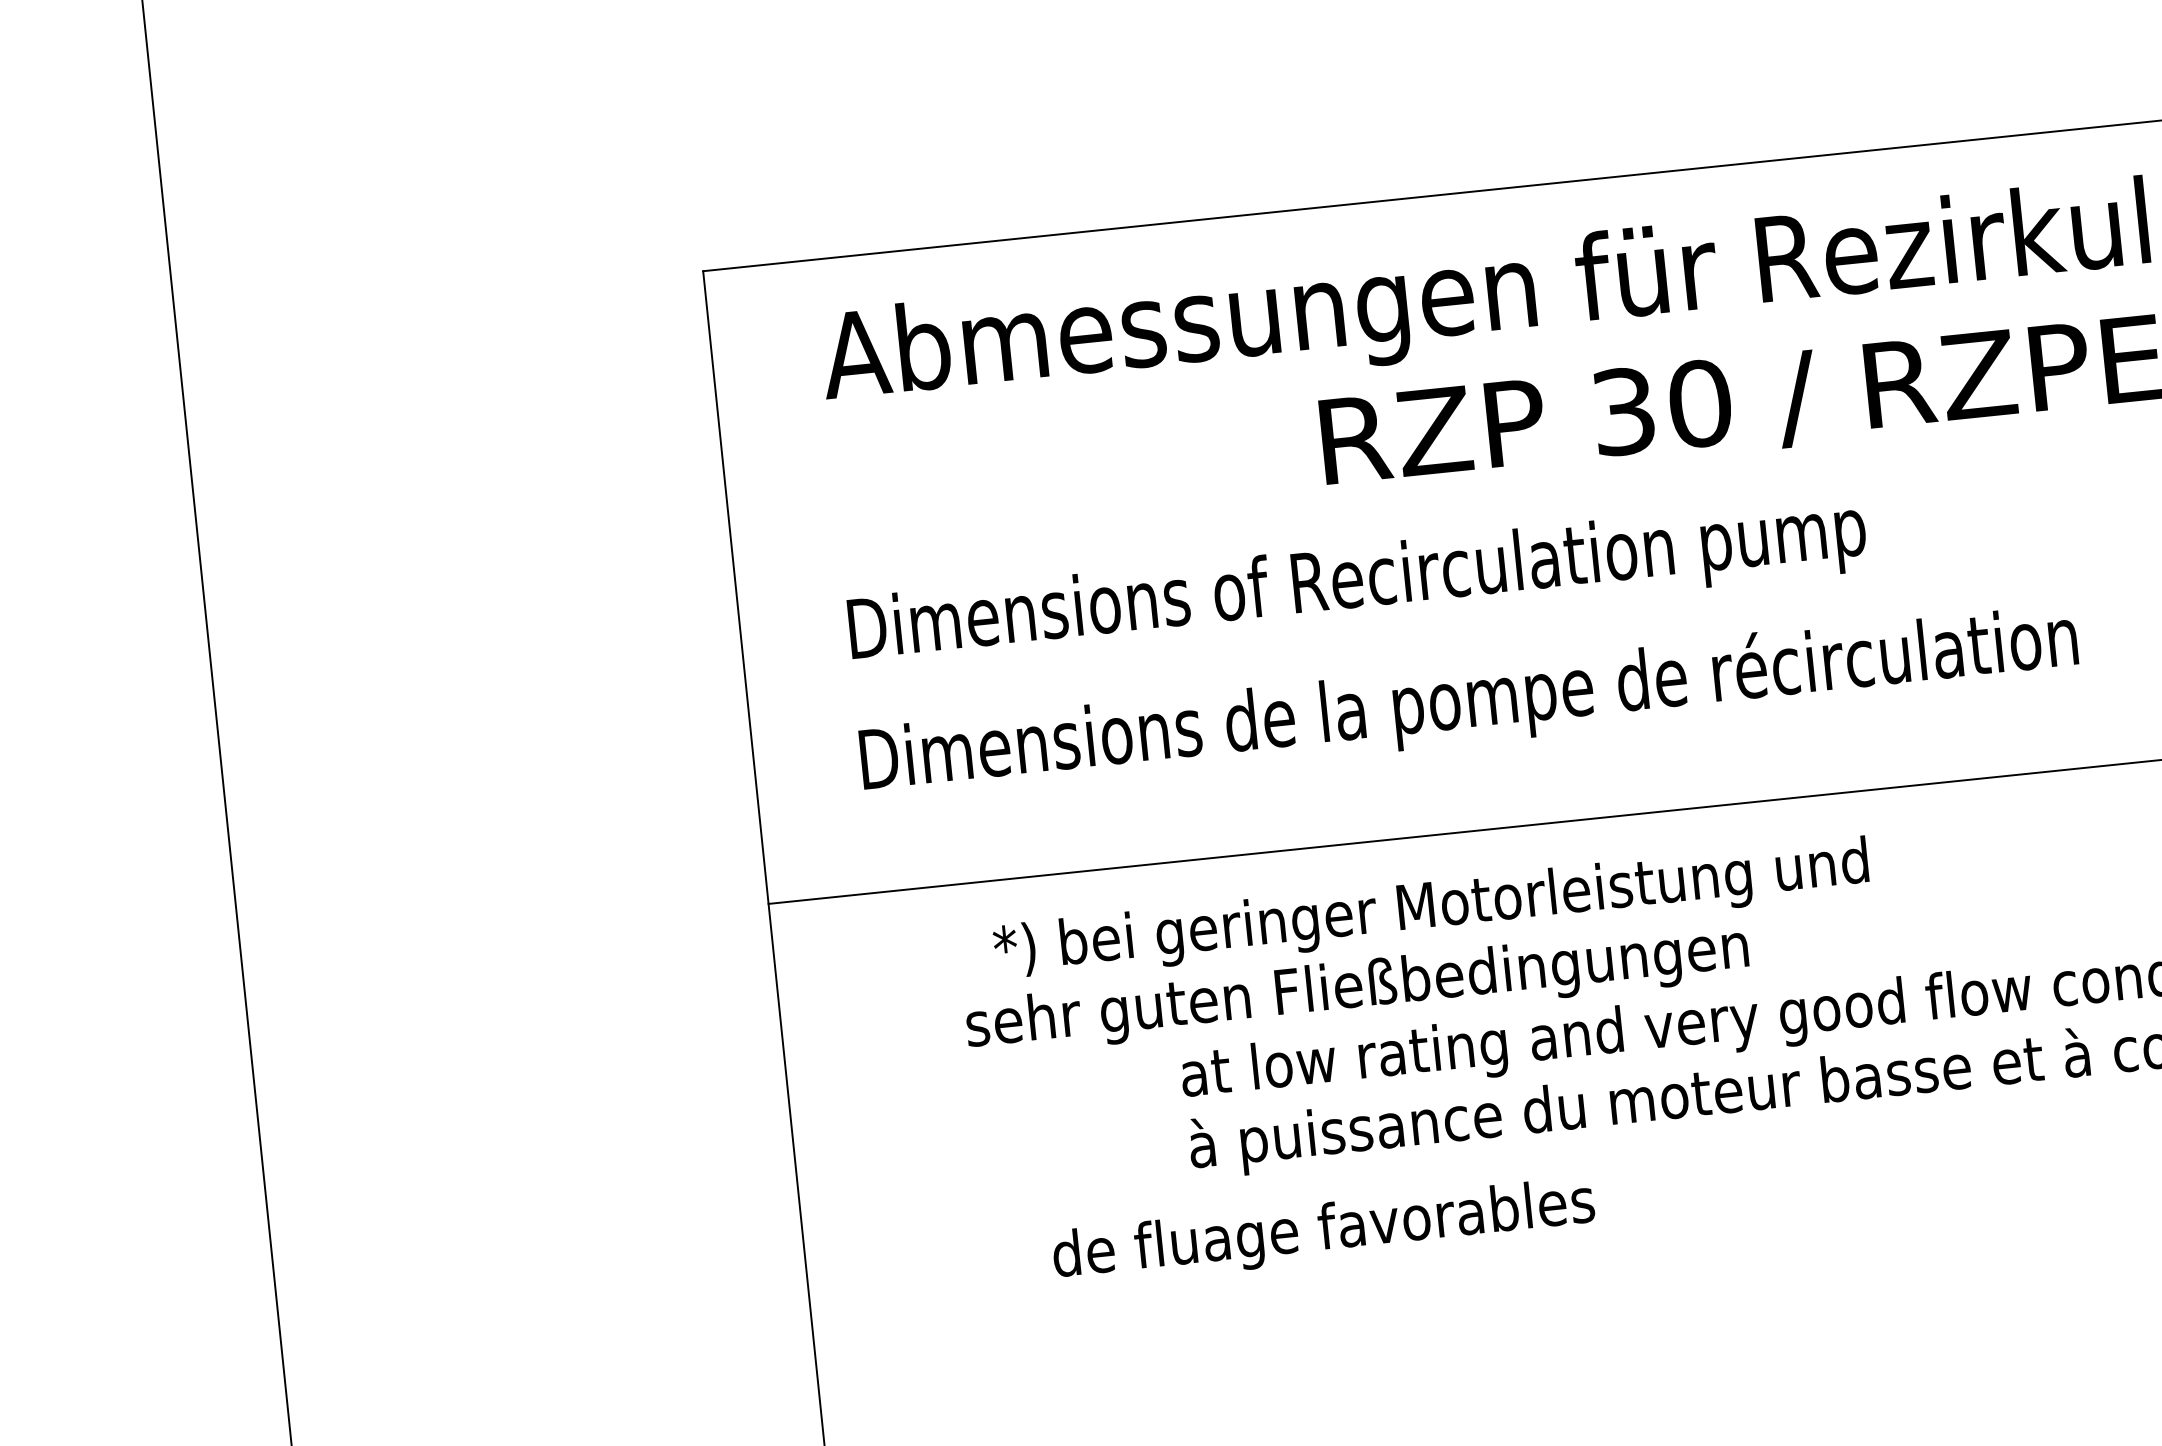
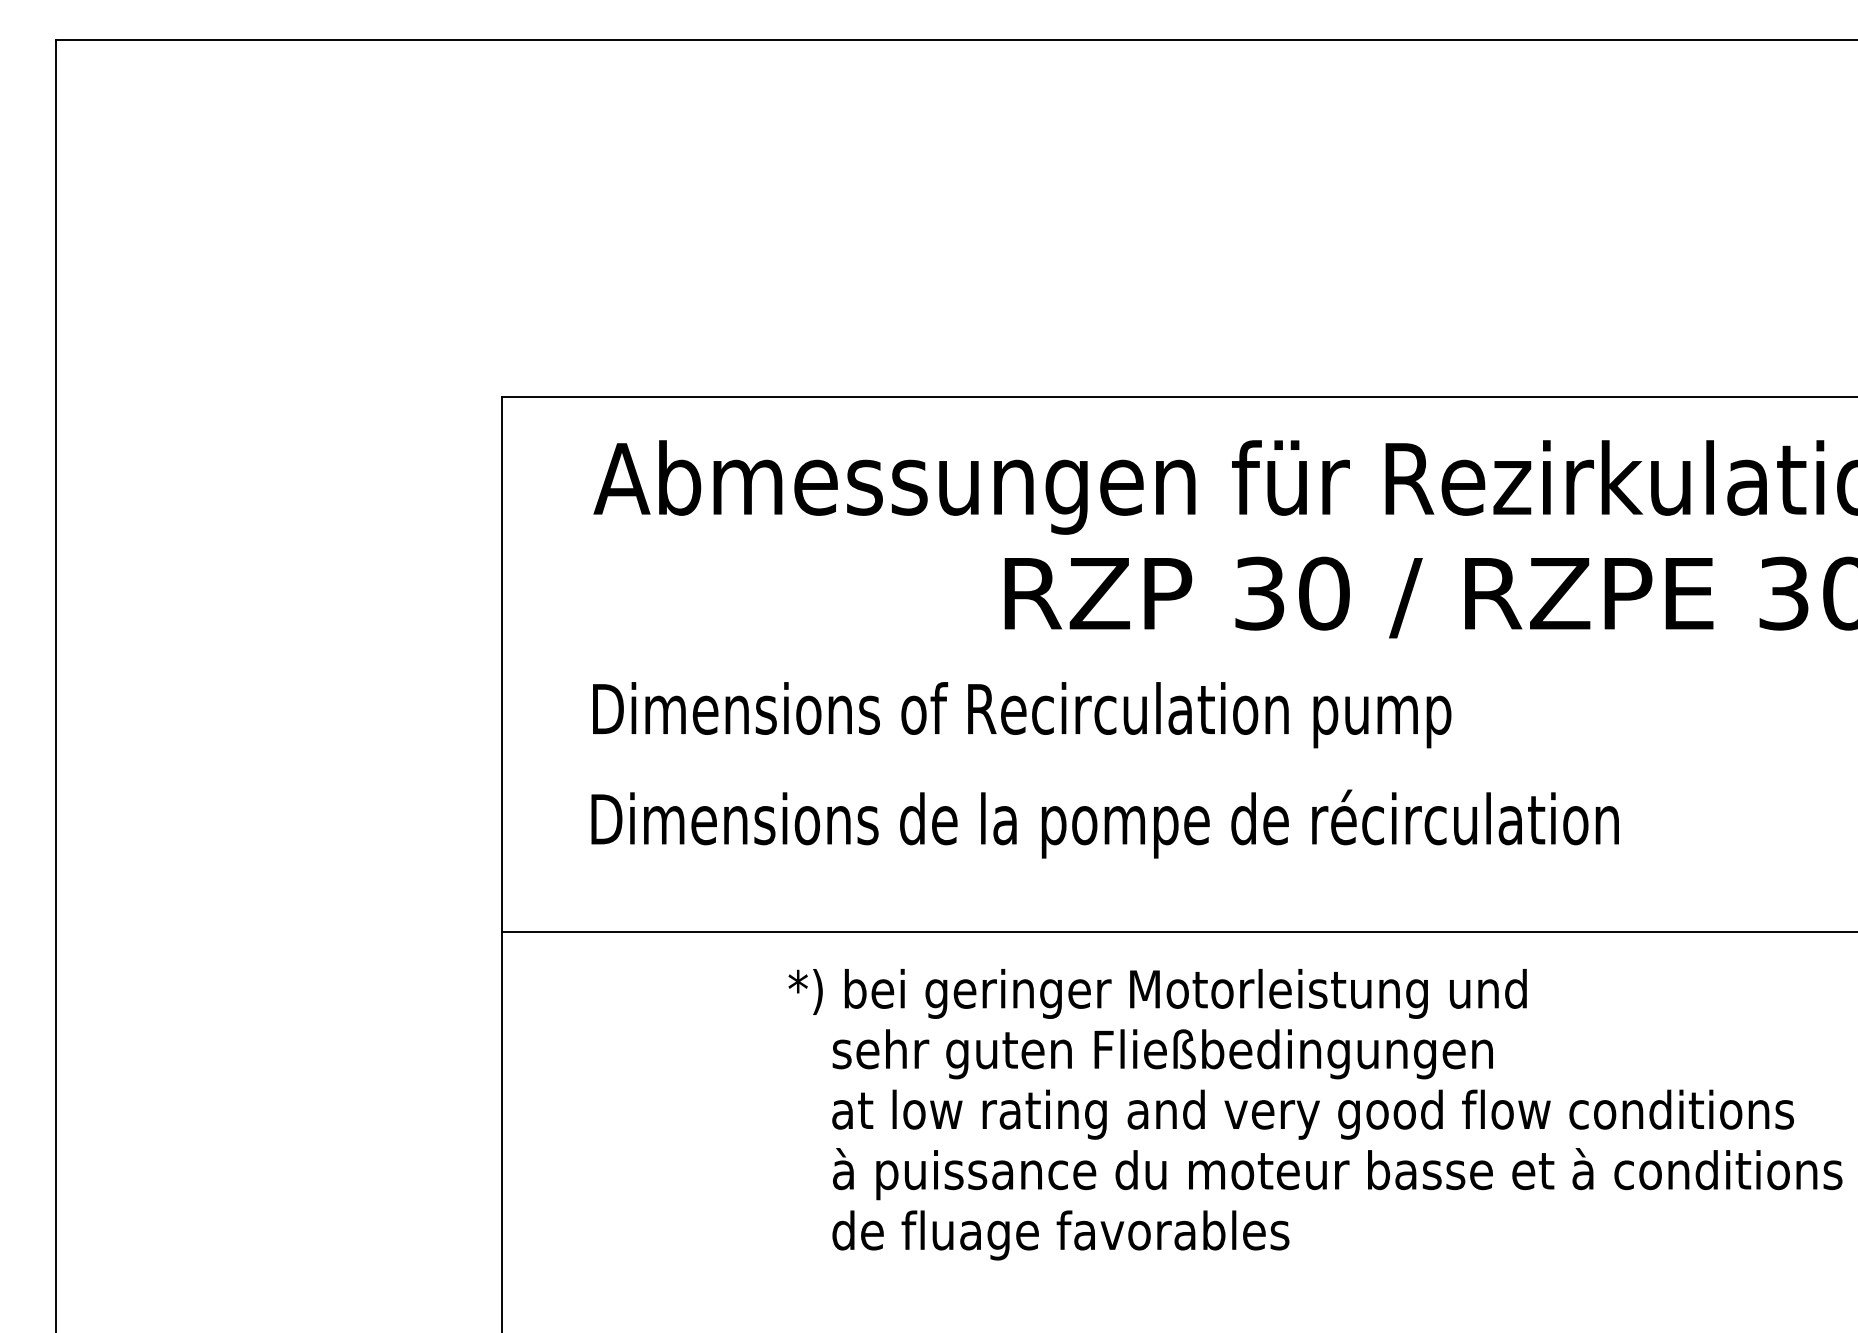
text: (1431, 909) -> (1157, 993), moved
text: (1357, 990) -> (1162, 1054), moved
text: (1323, 1232) -> (1060, 1235), moved

